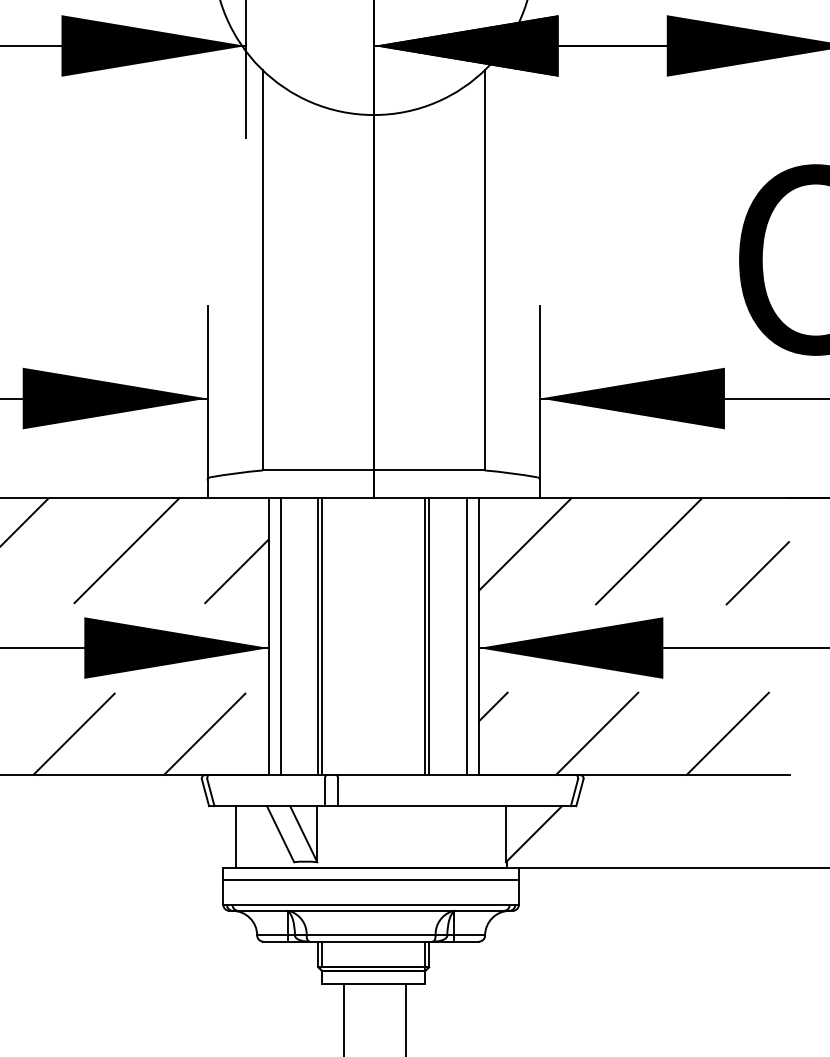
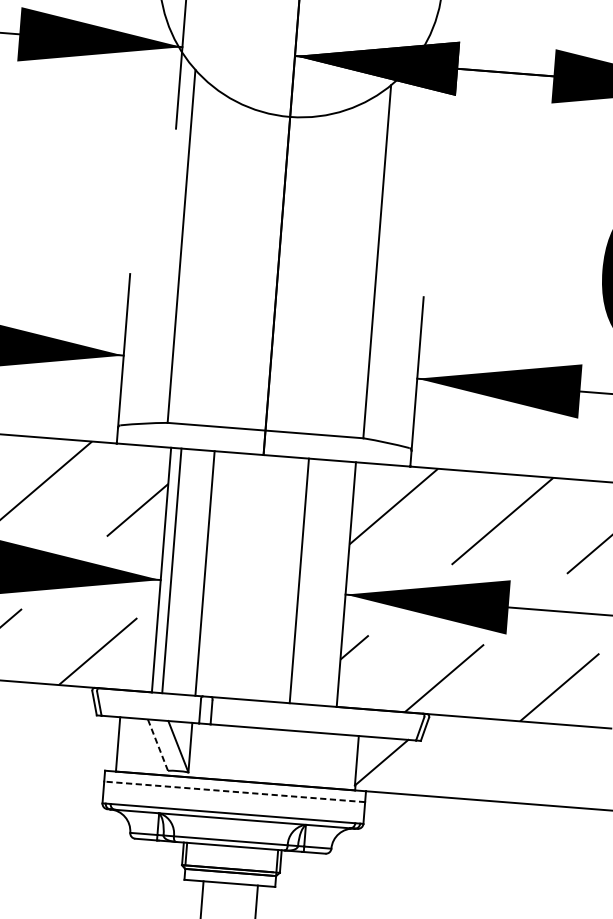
line: (322, 636) -> (208, 573), removed
line: (429, 636) -> (303, 580), removed
line: (466, 636) -> (335, 583), removed
line: (280, 833) -> (157, 744), solid -> dashed
line: (371, 880) -> (234, 792), solid -> dashed

